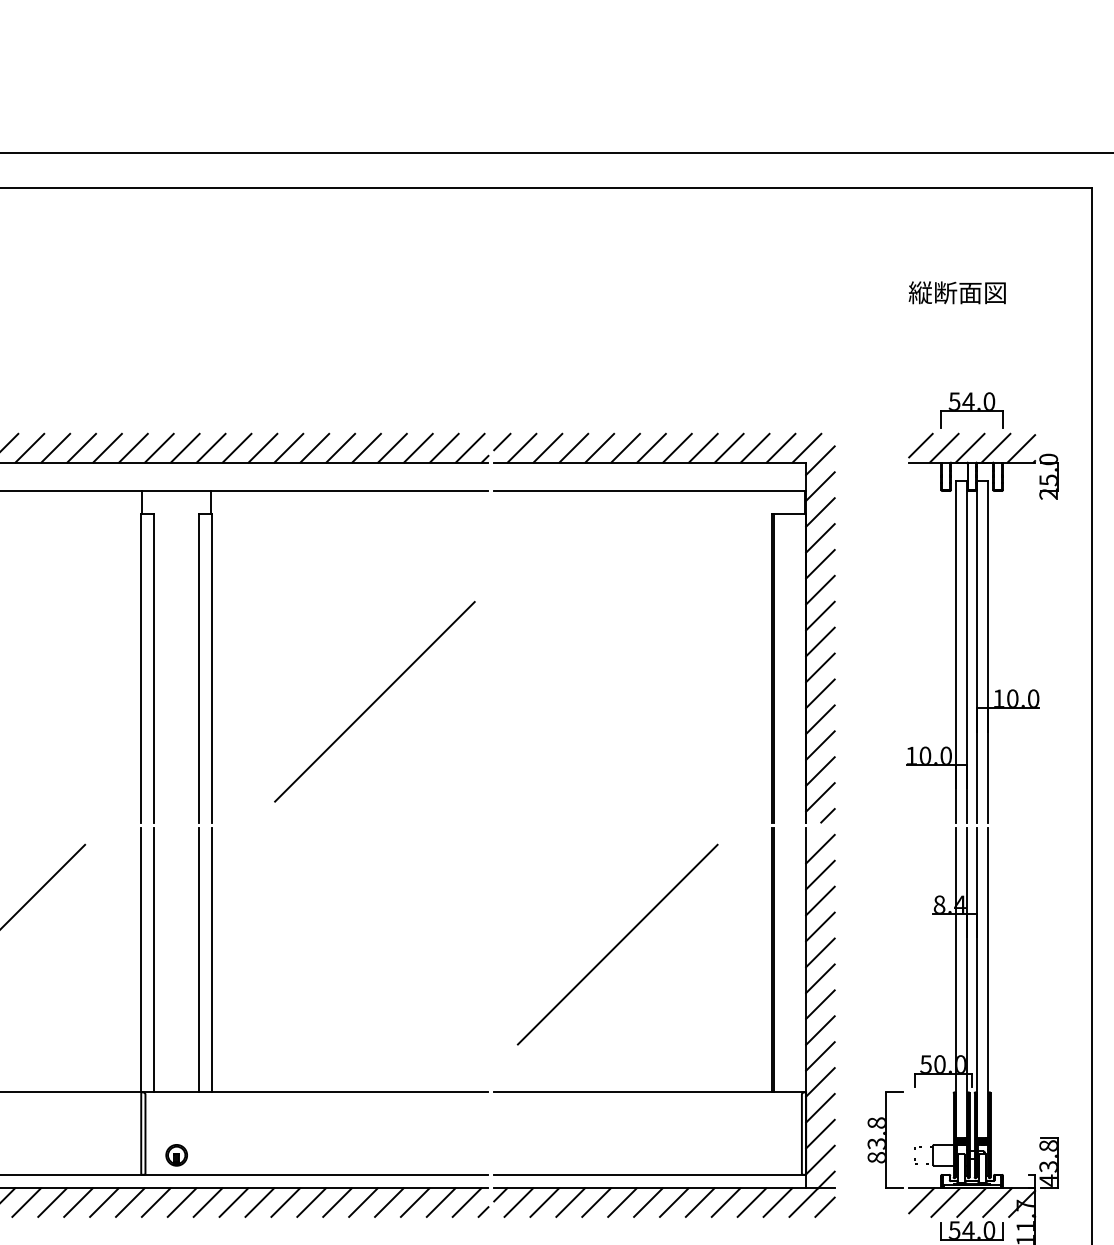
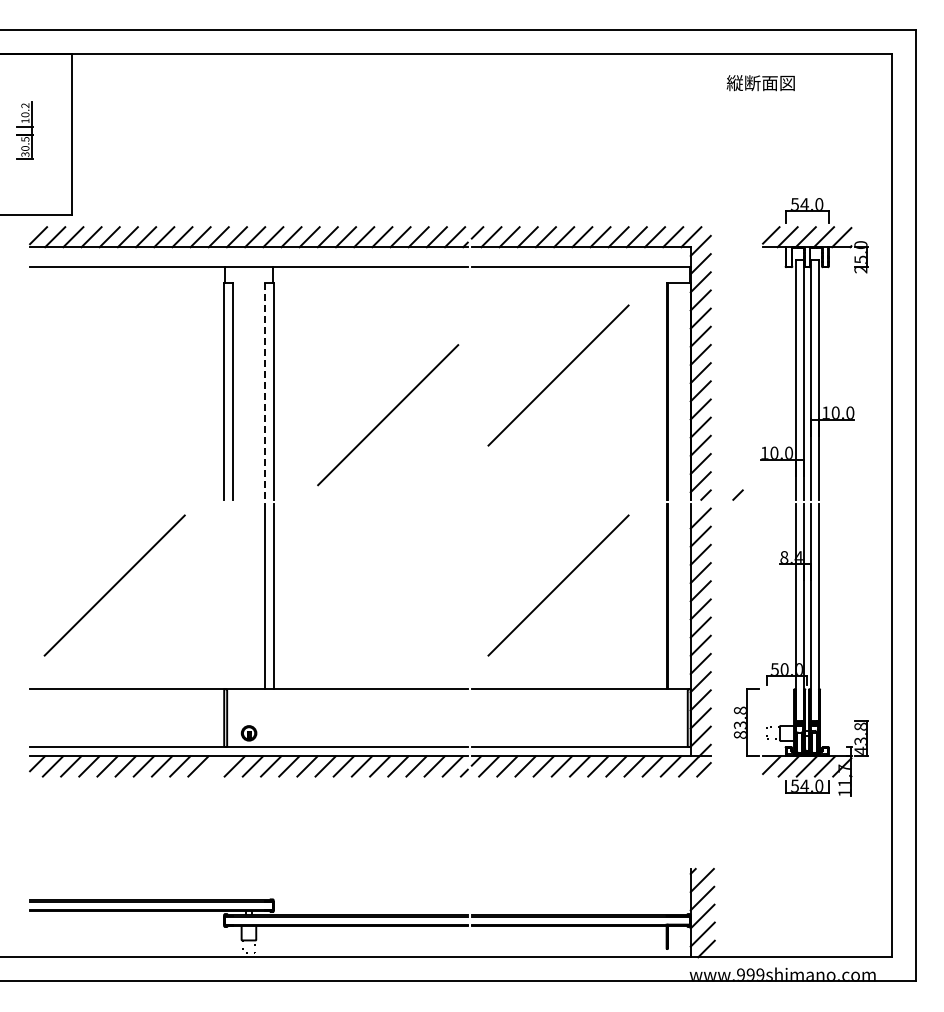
text: (956, 293) -> (760, 83), moved
line: (617, 645) -> (558, 375), added
line: (198, 669) -> (264, 392), solid -> dashed
line: (872, 814) -> (737, 494), added
line: (141, 960) -> (224, 596), removed
line: (154, 960) -> (233, 596), removed
line: (130, 1202) -> (216, 766), removed

